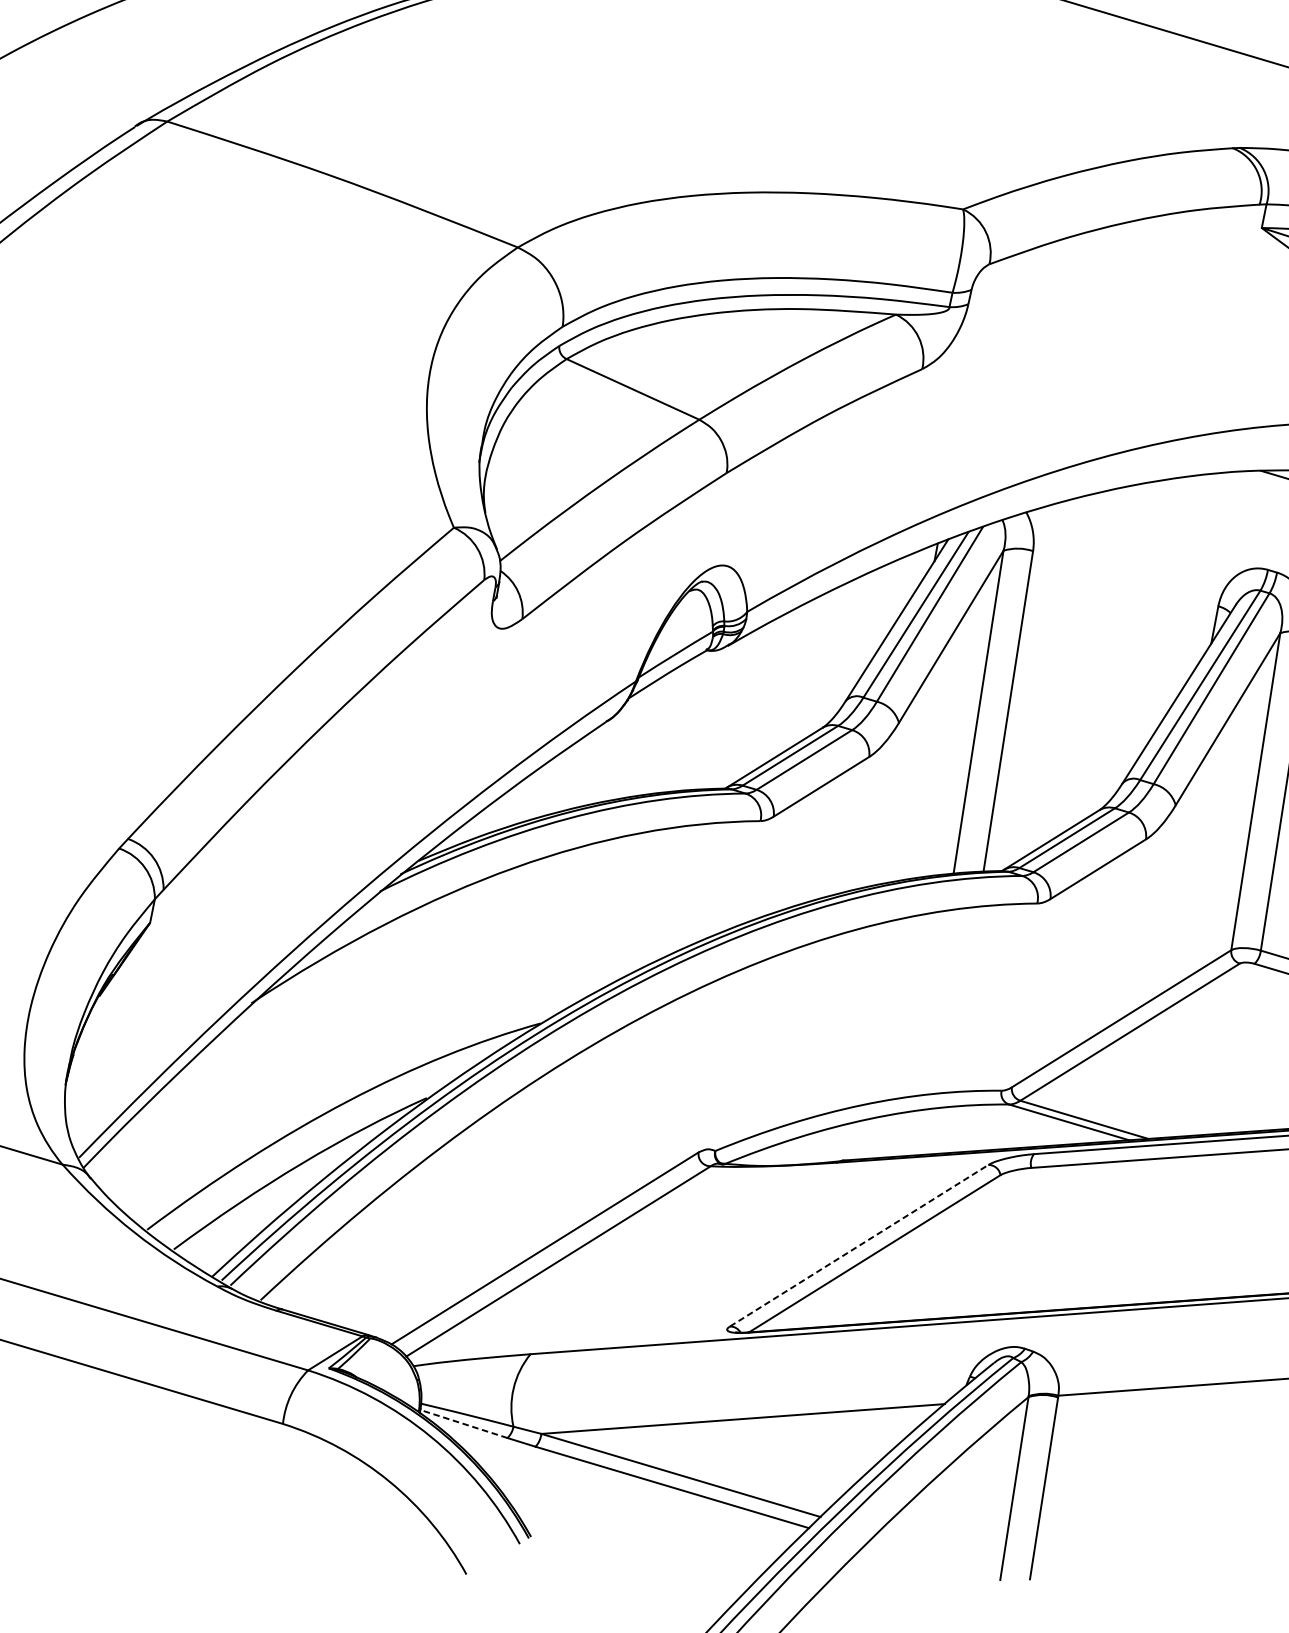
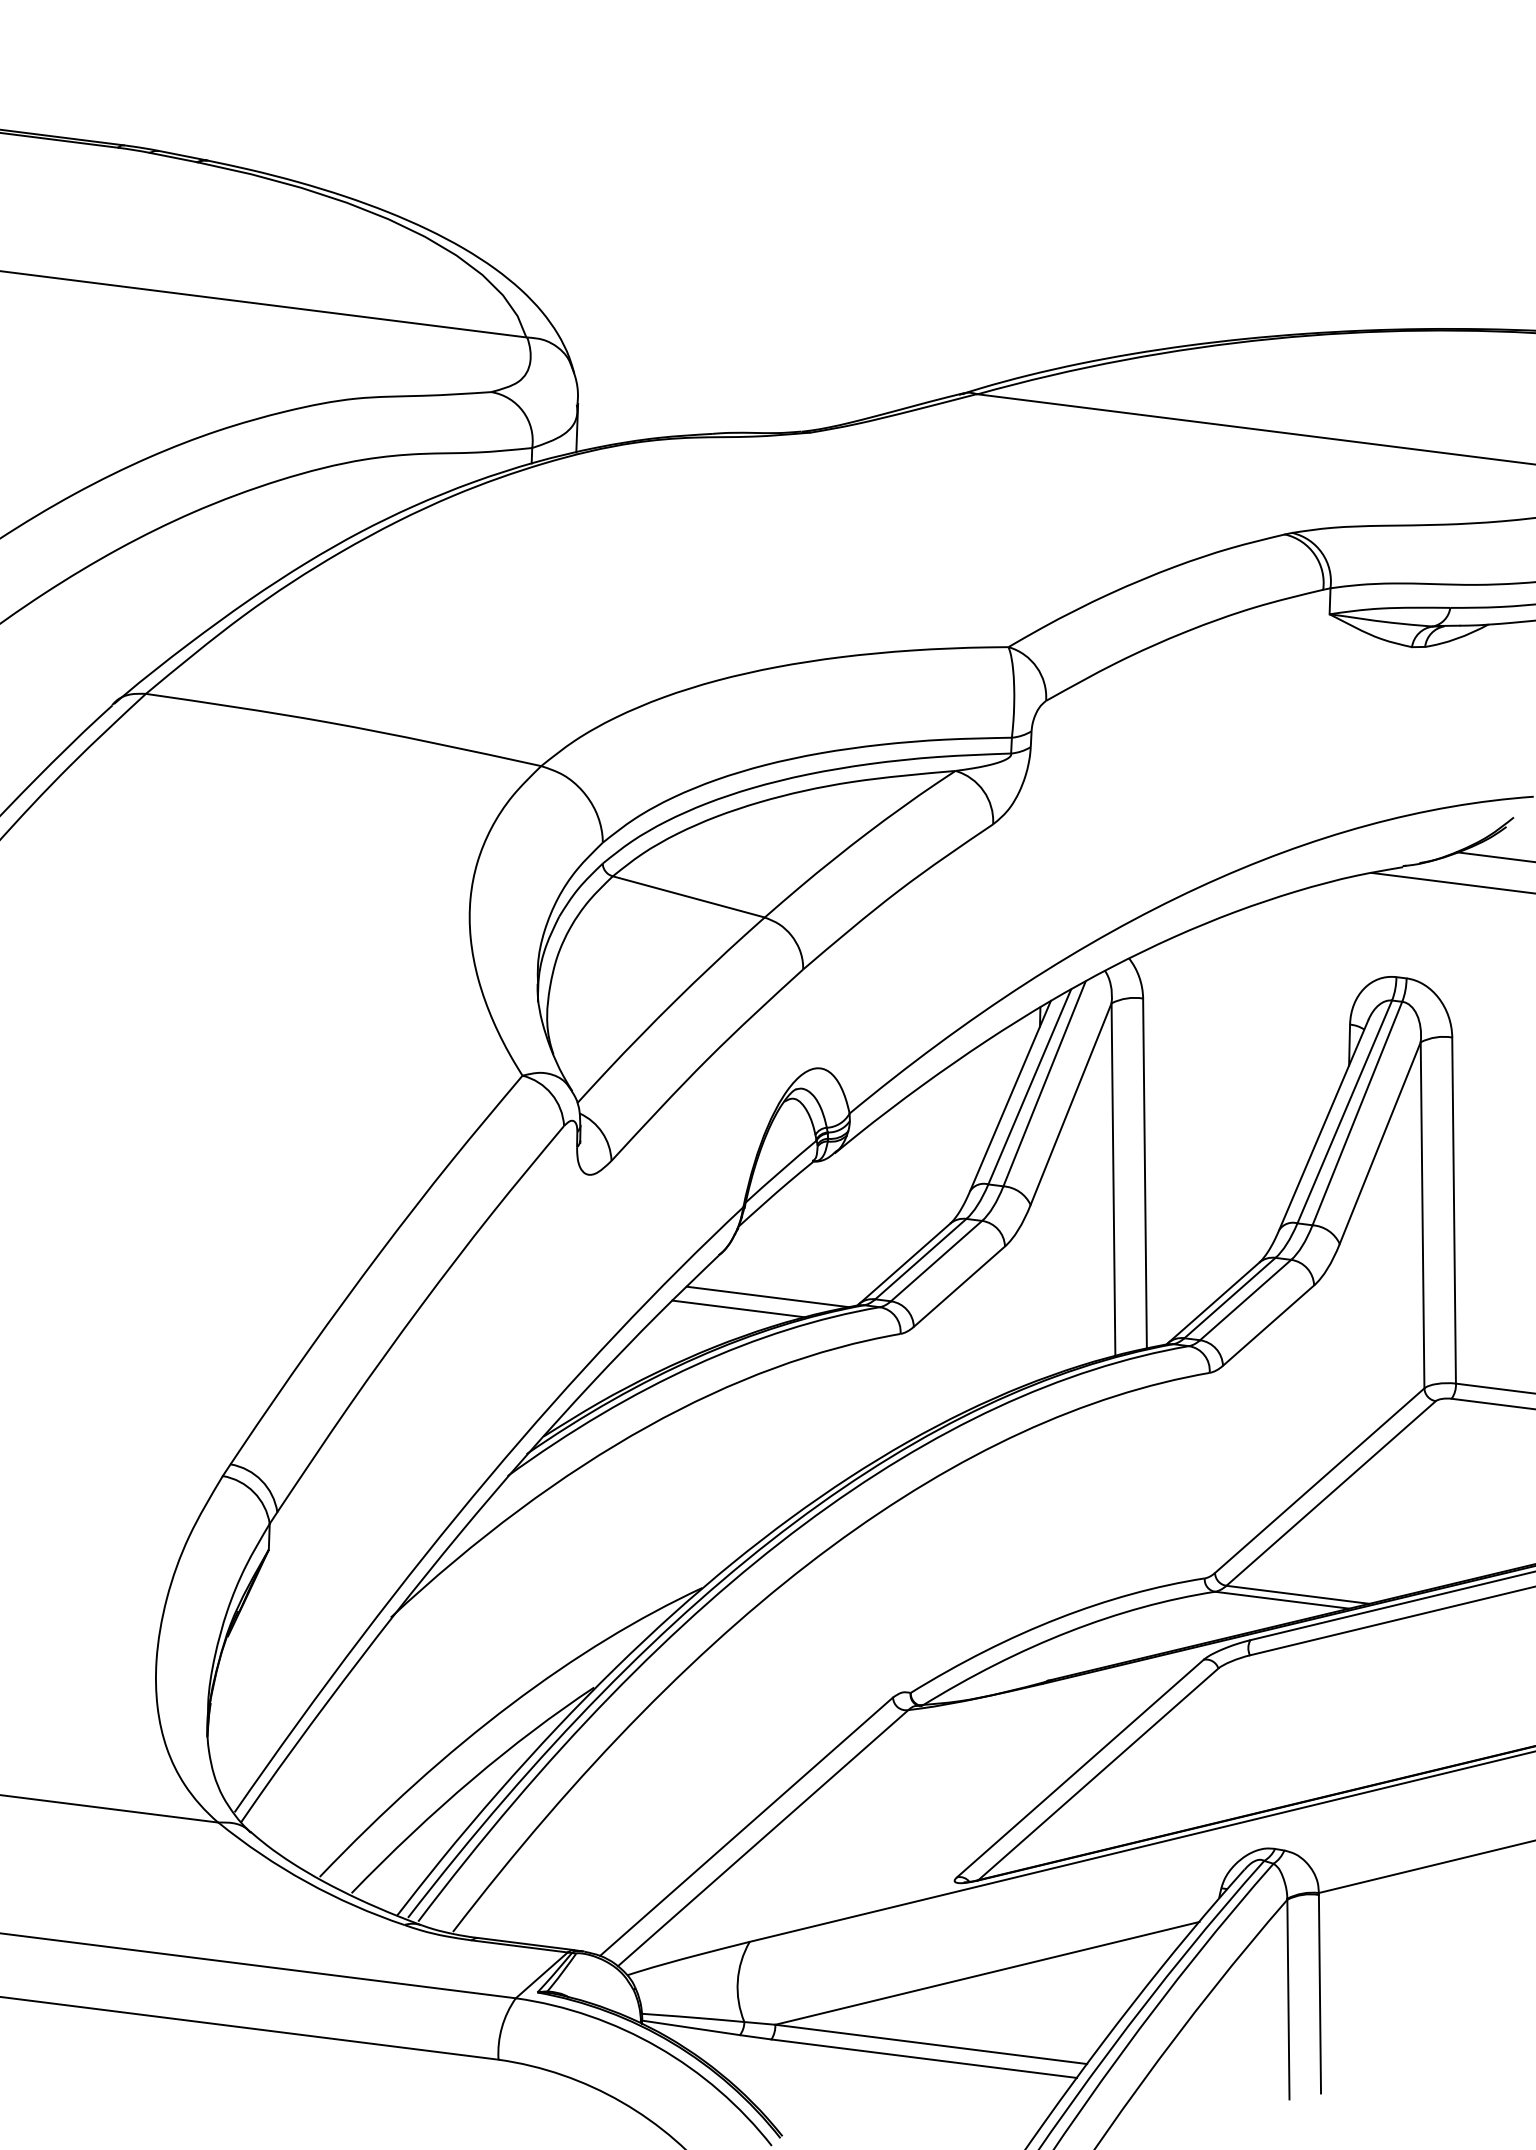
line: (644, 766) -> (767, 1296), added
line: (617, 773) -> (739, 1308), added
line: (859, 1245) -> (1080, 1768), dashed -> solid
line: (463, 1423) -> (690, 2027), dashed -> solid

